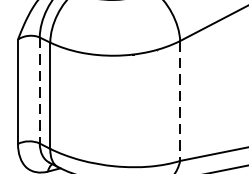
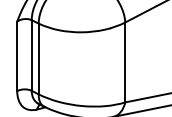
line: (39, 92) -> (31, 56), dashed -> solid
line: (180, 101) -> (125, 62), dashed -> solid

